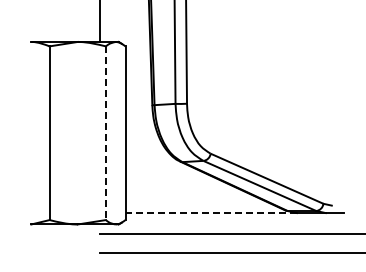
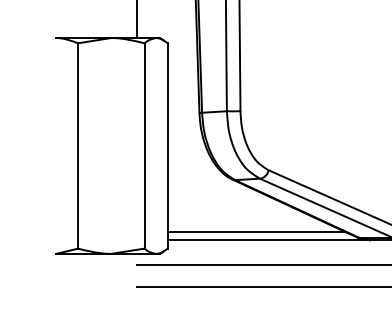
line: (105, 133) -> (144, 146), dashed -> solid
line: (199, 205) -> (255, 231), added
line: (211, 213) -> (269, 240), dashed -> solid

